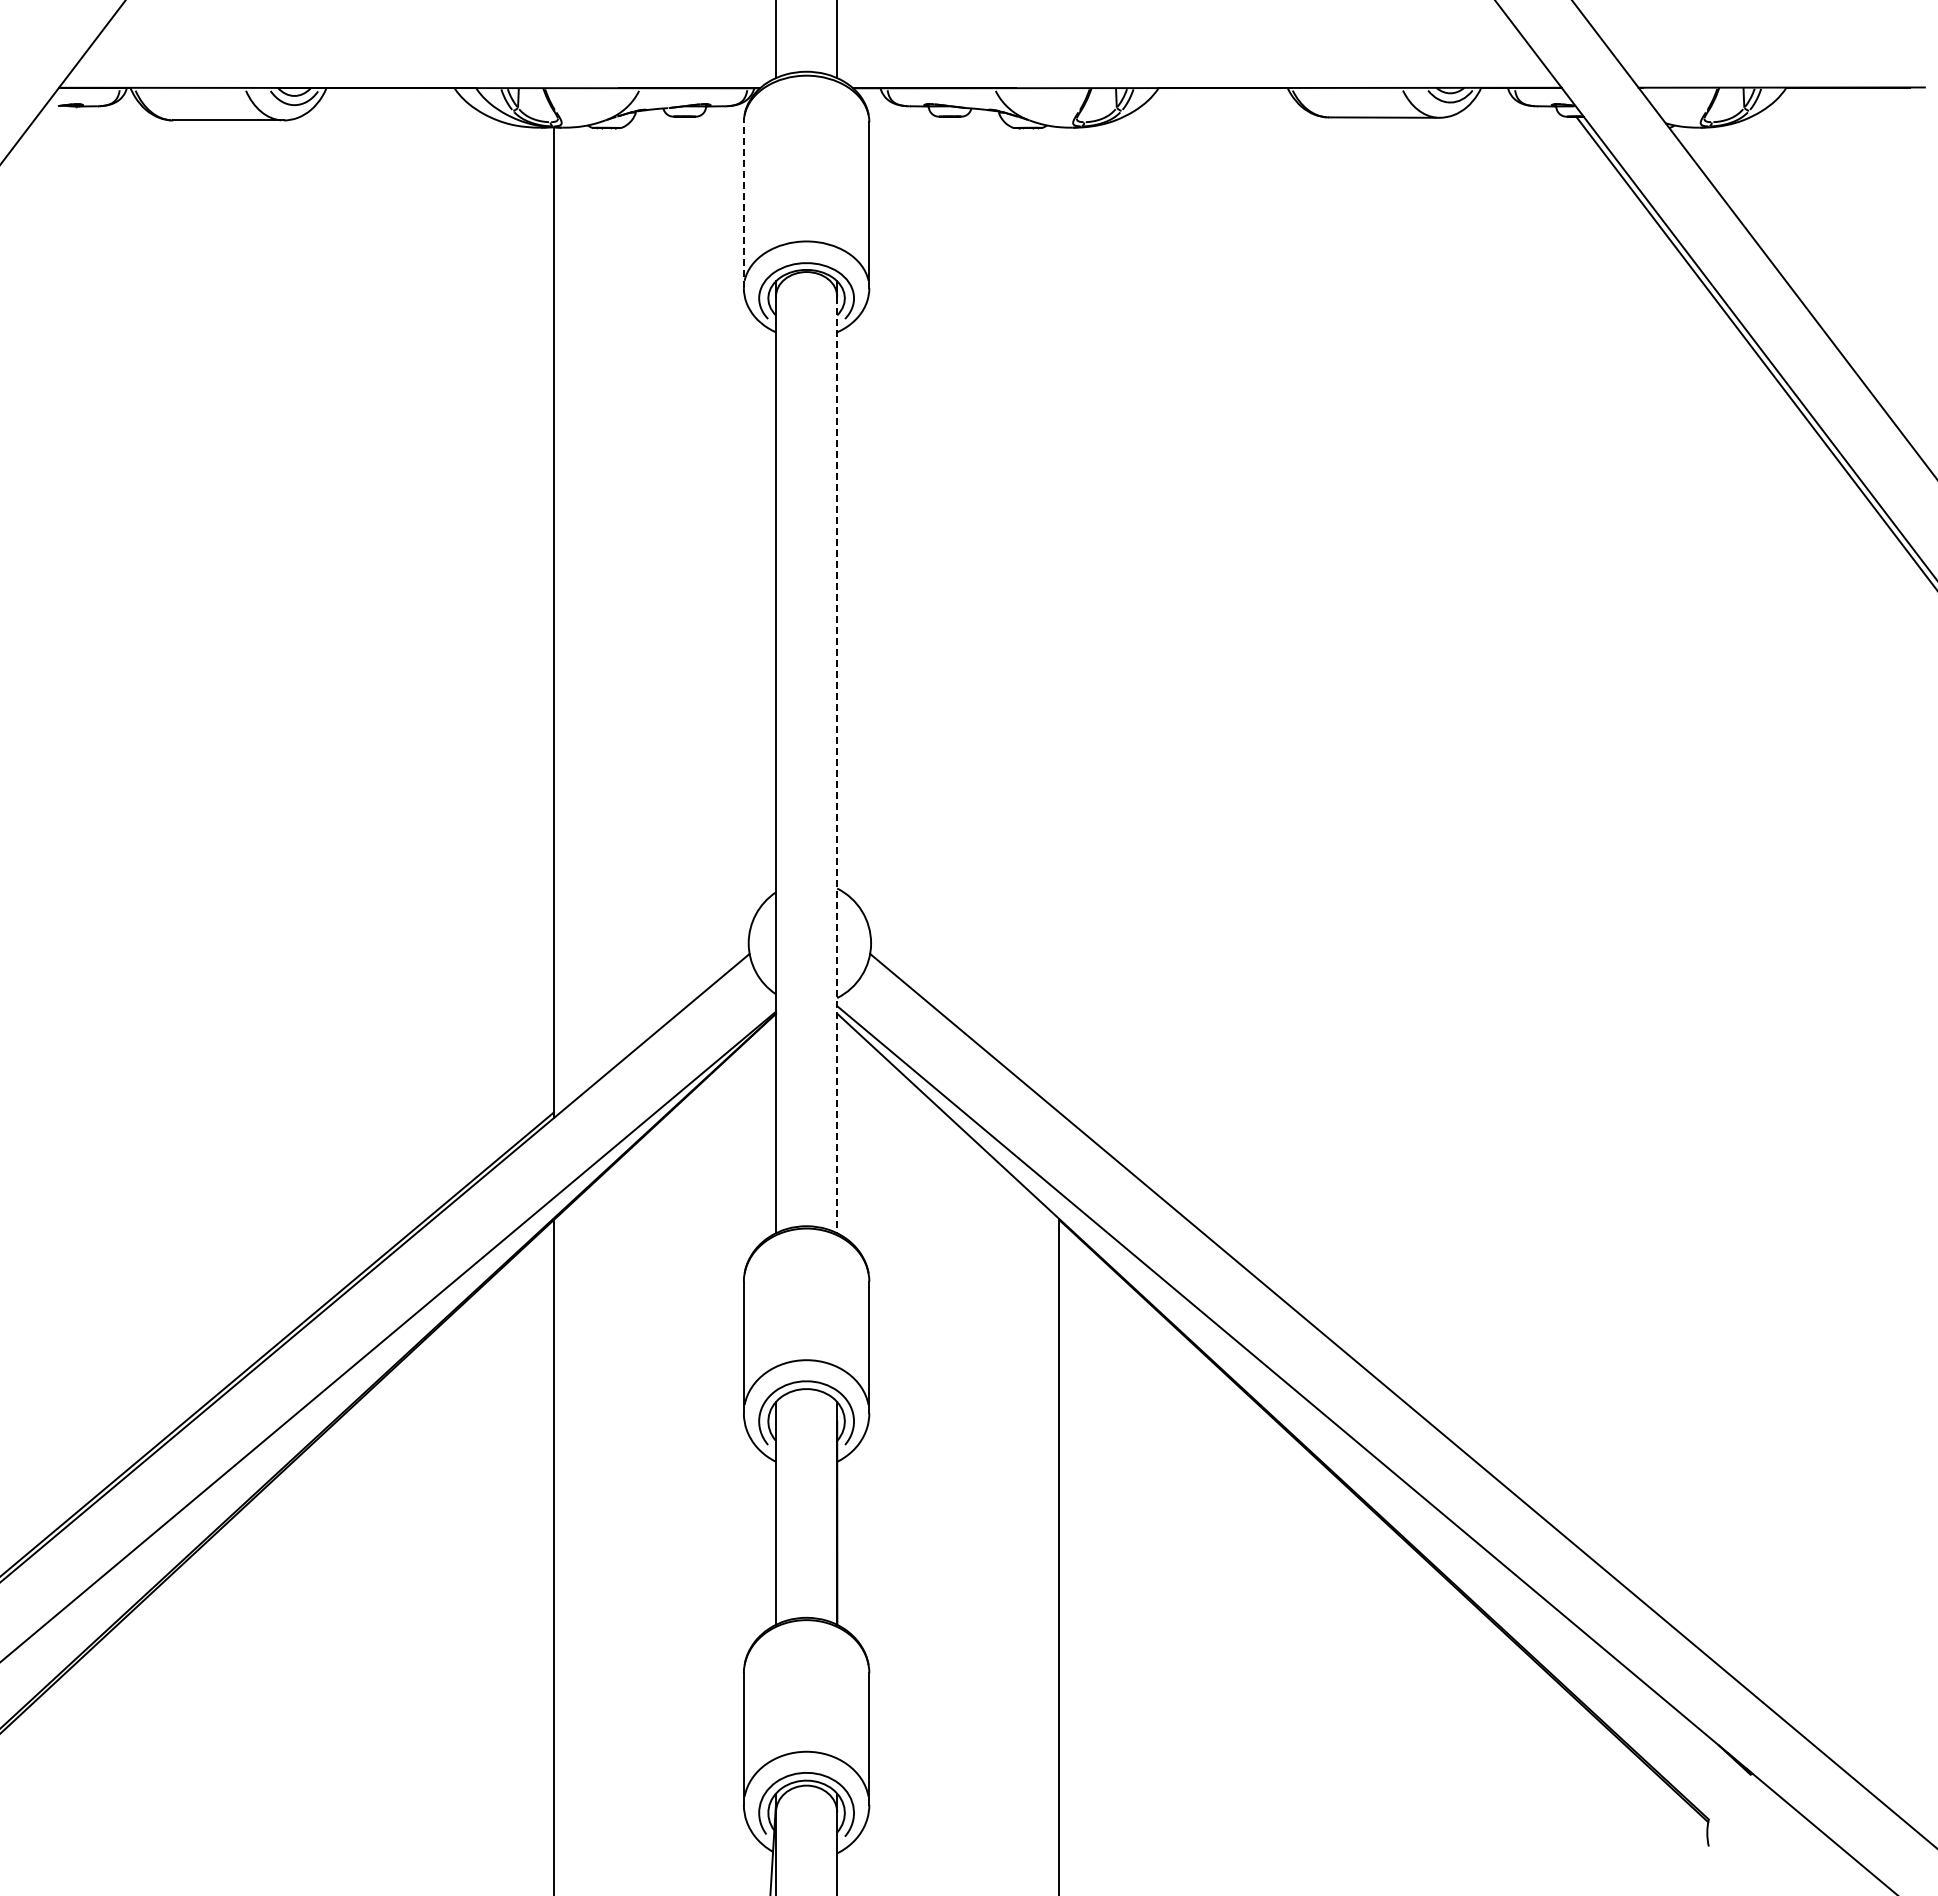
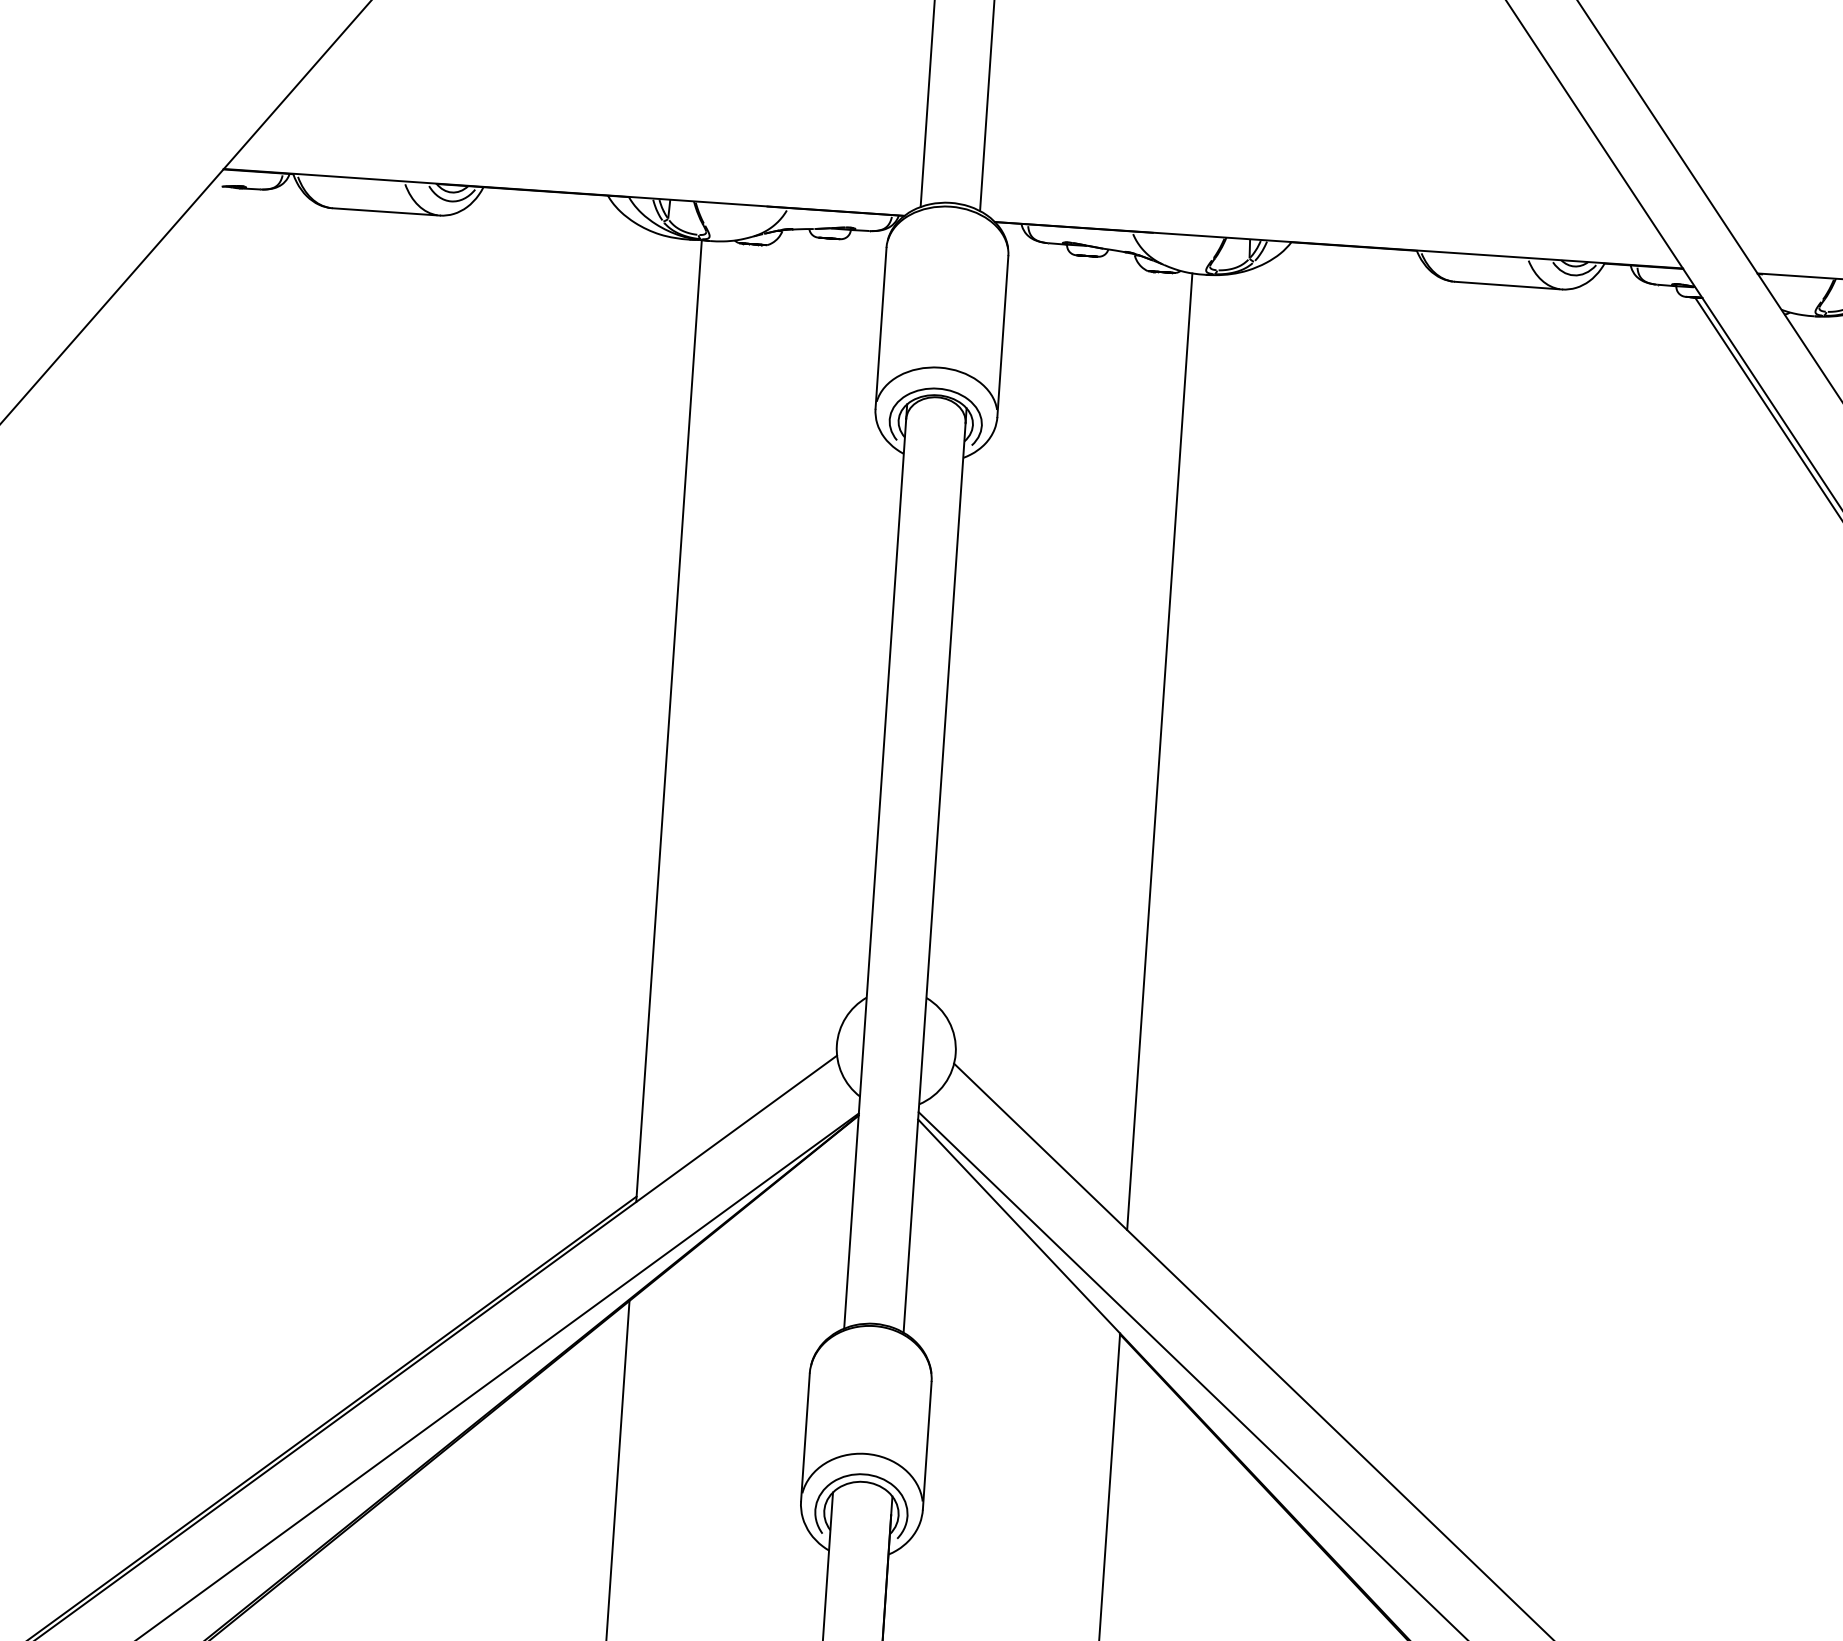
line: (743, 205) -> (880, 328), dashed -> solid
line: (1059, 619) -> (1160, 751), added
line: (837, 765) -> (934, 878), dashed -> solid

